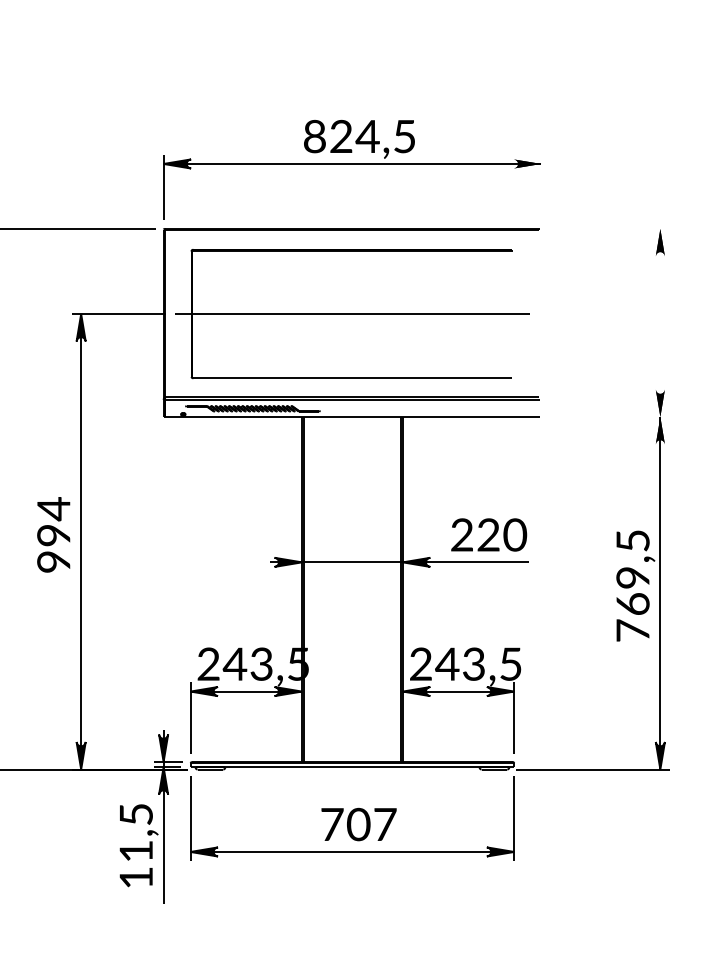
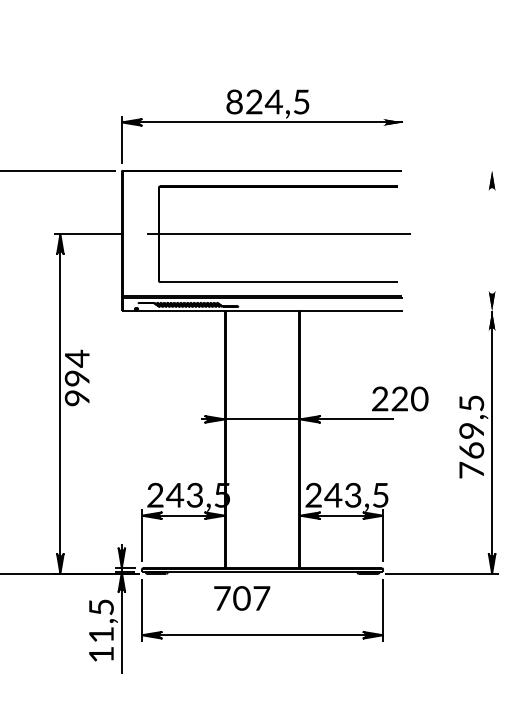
part: (352, 314) -> (279, 234), moved
text: (53, 534) -> (77, 377), moved
text: (489, 534) -> (400, 398), moved
text: (358, 824) -> (241, 598), moved

